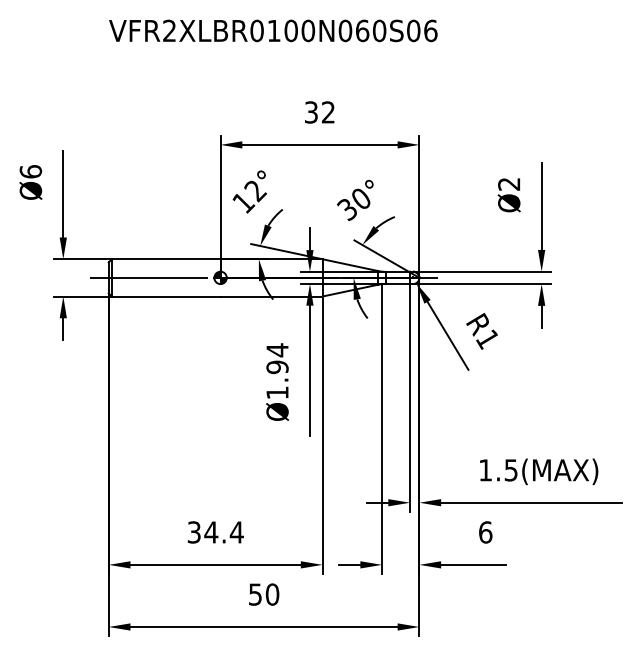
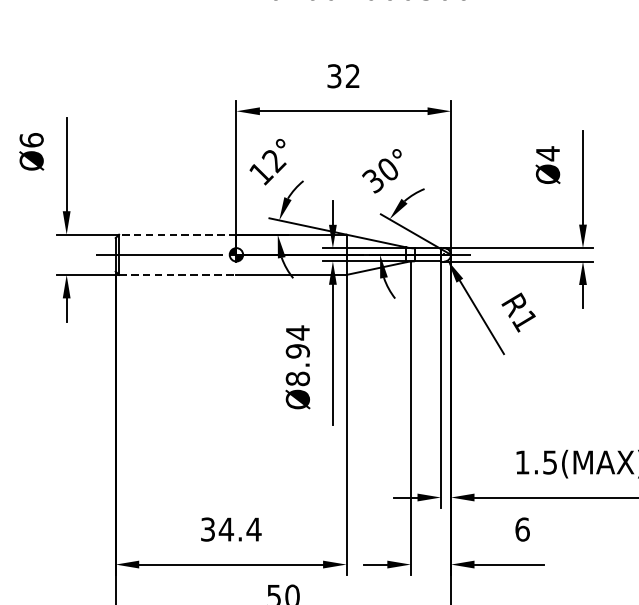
text: (509, 184) -> (548, 154), Ø2 -> Ø4
line: (165, 259) -> (176, 234), solid -> dashed
line: (166, 296) -> (178, 274), solid -> dashed
text: (277, 392) -> (297, 378), Ø1.94 -> Ø8.94

